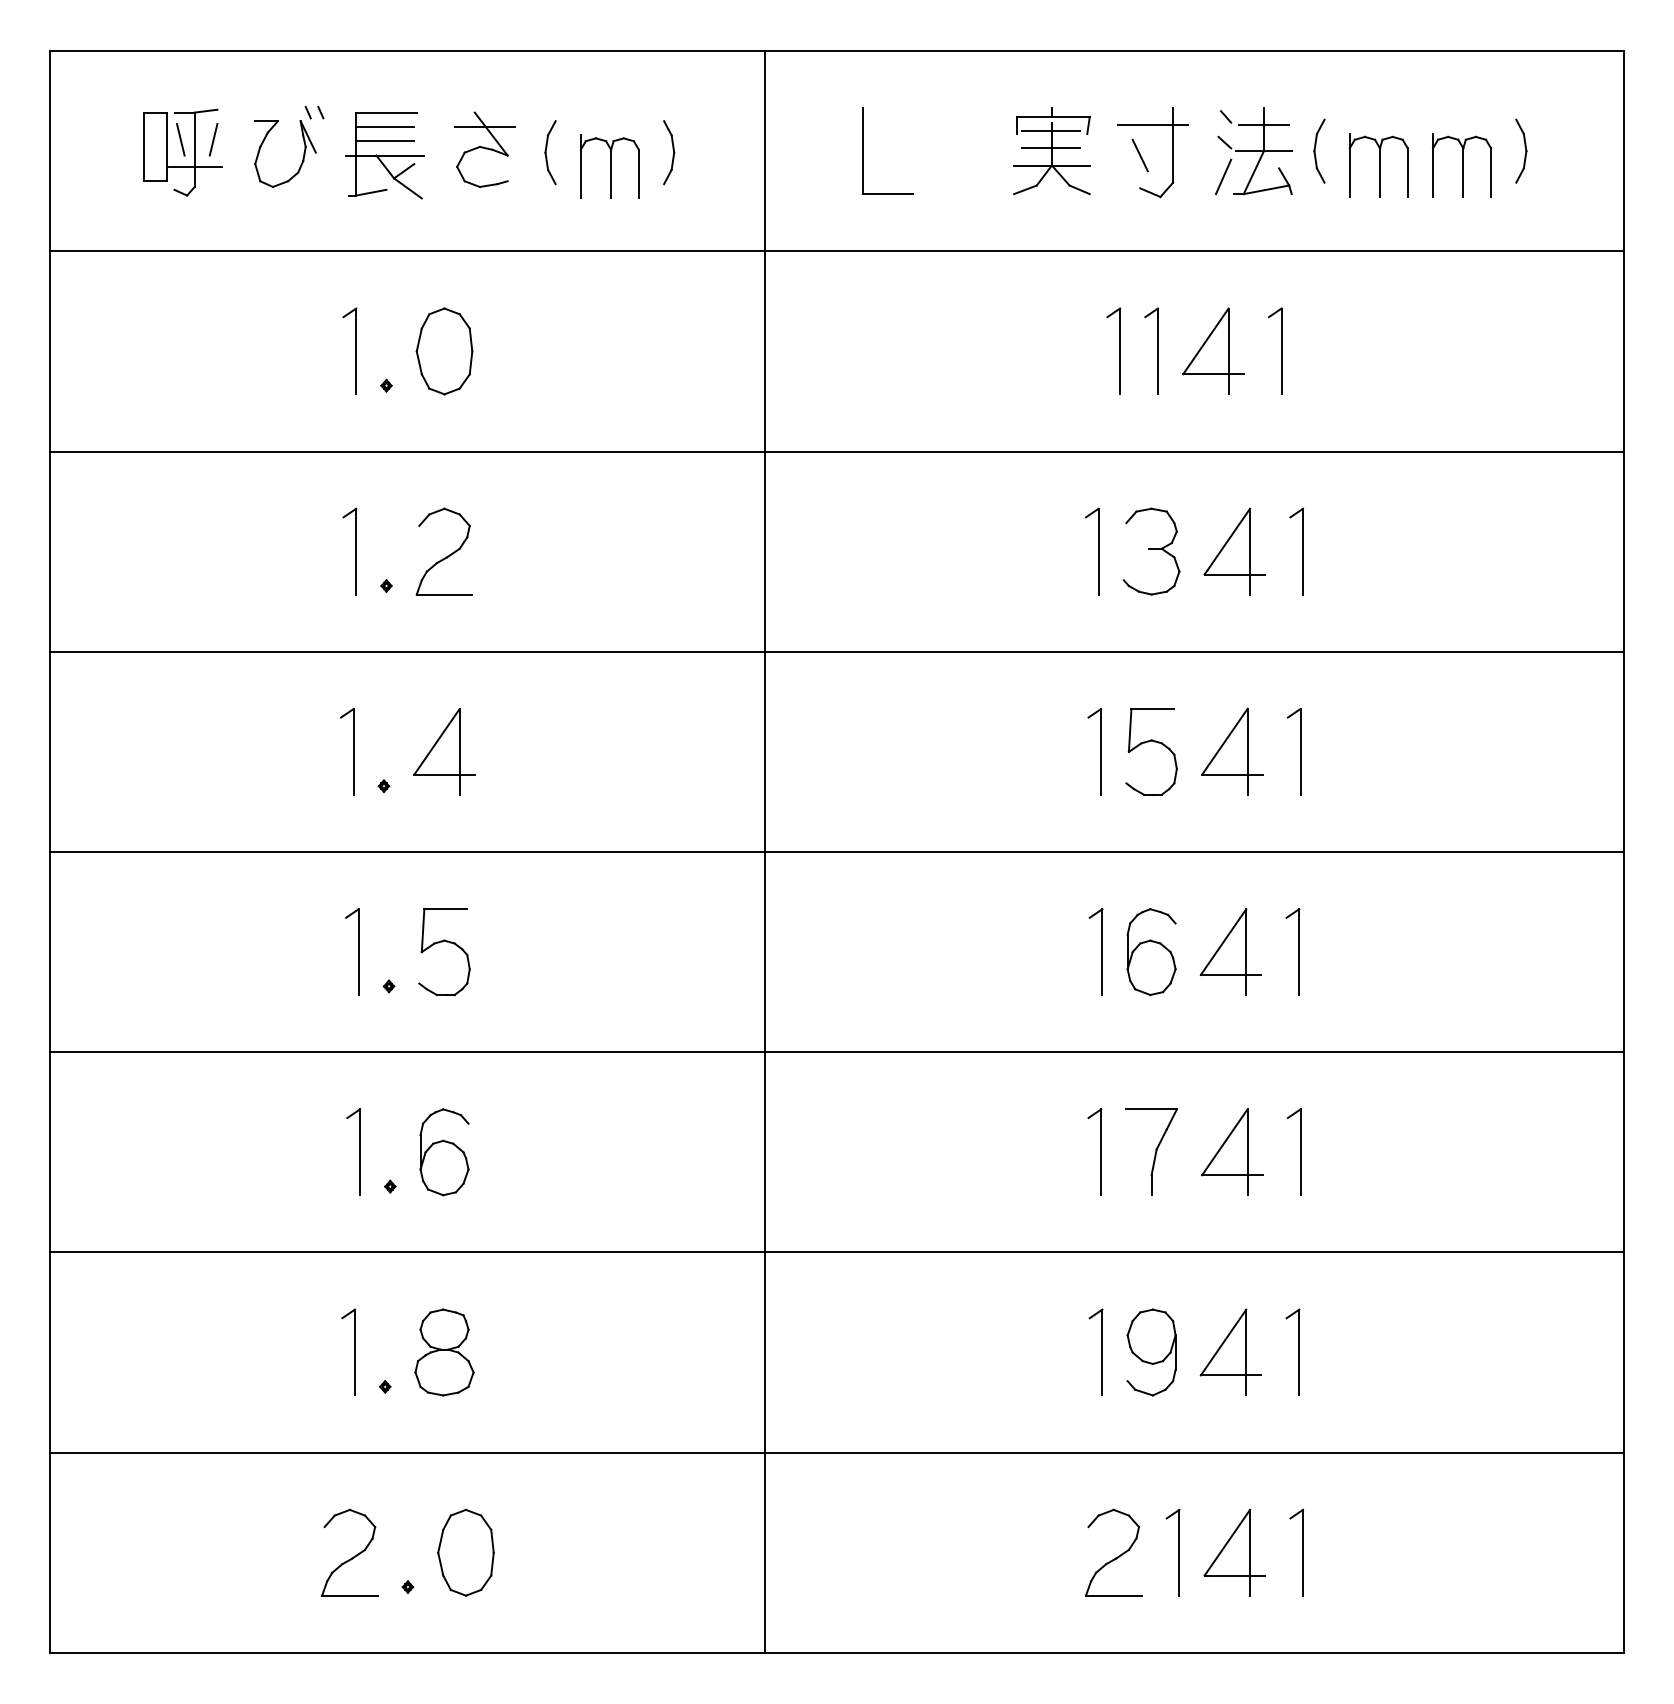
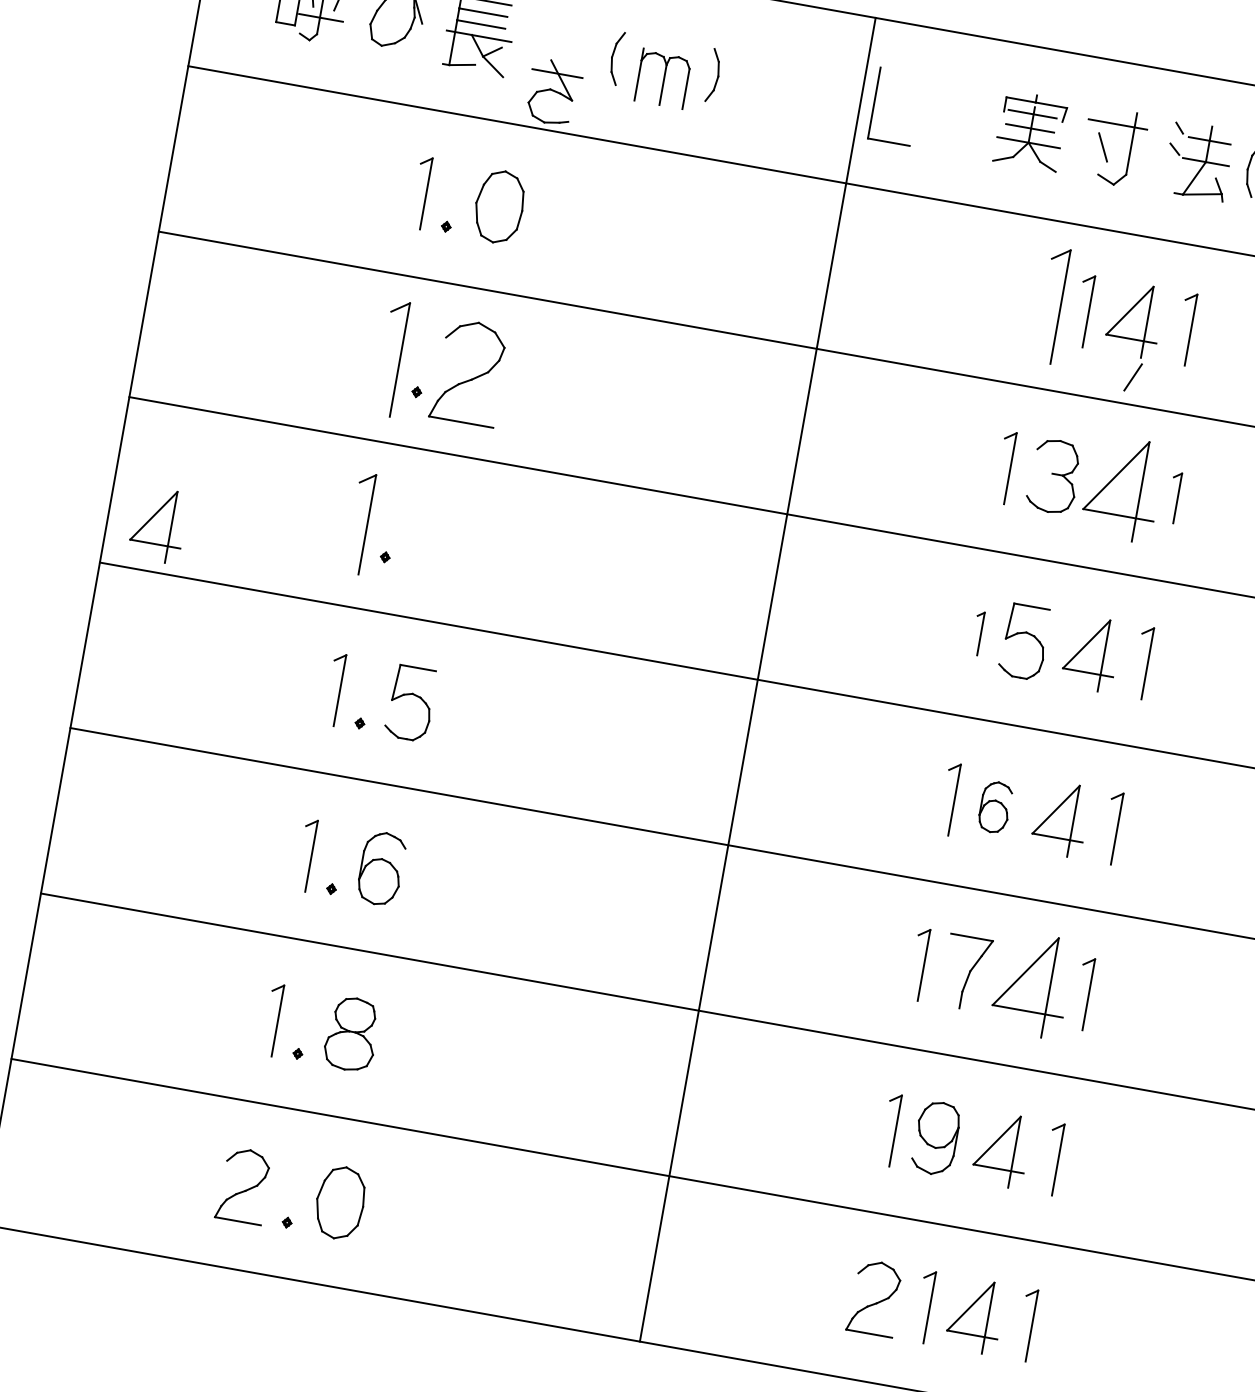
part: (484, 149) -> (553, 92), moved
line: (1223, 176) -> (1133, 377), moved
part: (1113, 350) -> (1052, 304), size x1.6
part: (349, 551) -> (391, 358), size x1.6
part: (443, 551) -> (469, 372), size x1.4
part: (1234, 551) -> (1122, 488), size x1.4
part: (1296, 551) -> (1173, 497), size x0.7
part: (347, 751) -> (360, 523), size x1.4
part: (444, 751) -> (158, 524), moved
part: (1094, 751) -> (977, 633), size x0.6
line: (765, 851) -> (757, 679), moved
part: (1151, 951) -> (995, 806), size x0.7
part: (1232, 1151) -> (1032, 984), size x1.4

